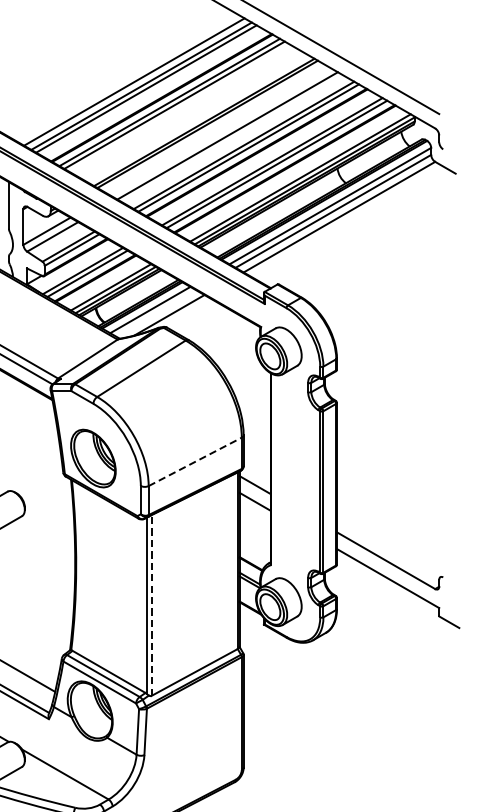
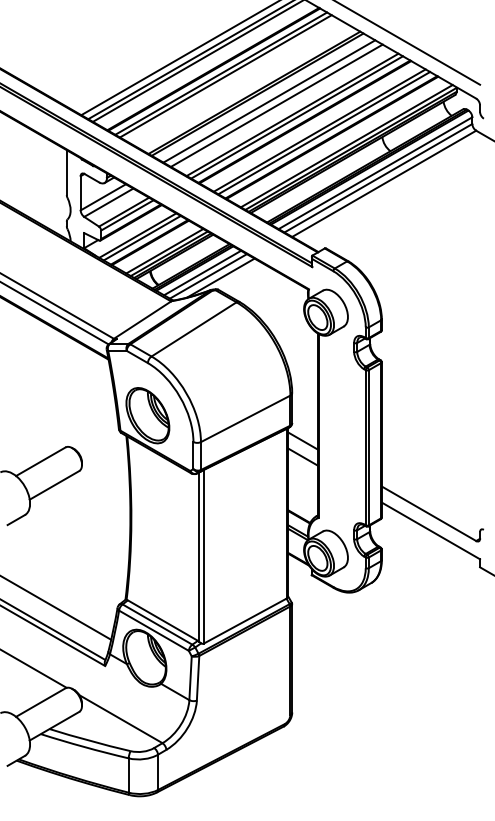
line: (220, 131) -> (269, 101), added
line: (155, 313) -> (207, 276), added
line: (196, 461) -> (246, 418), dashed -> solid
line: (151, 605) -> (203, 556), dashed -> solid

